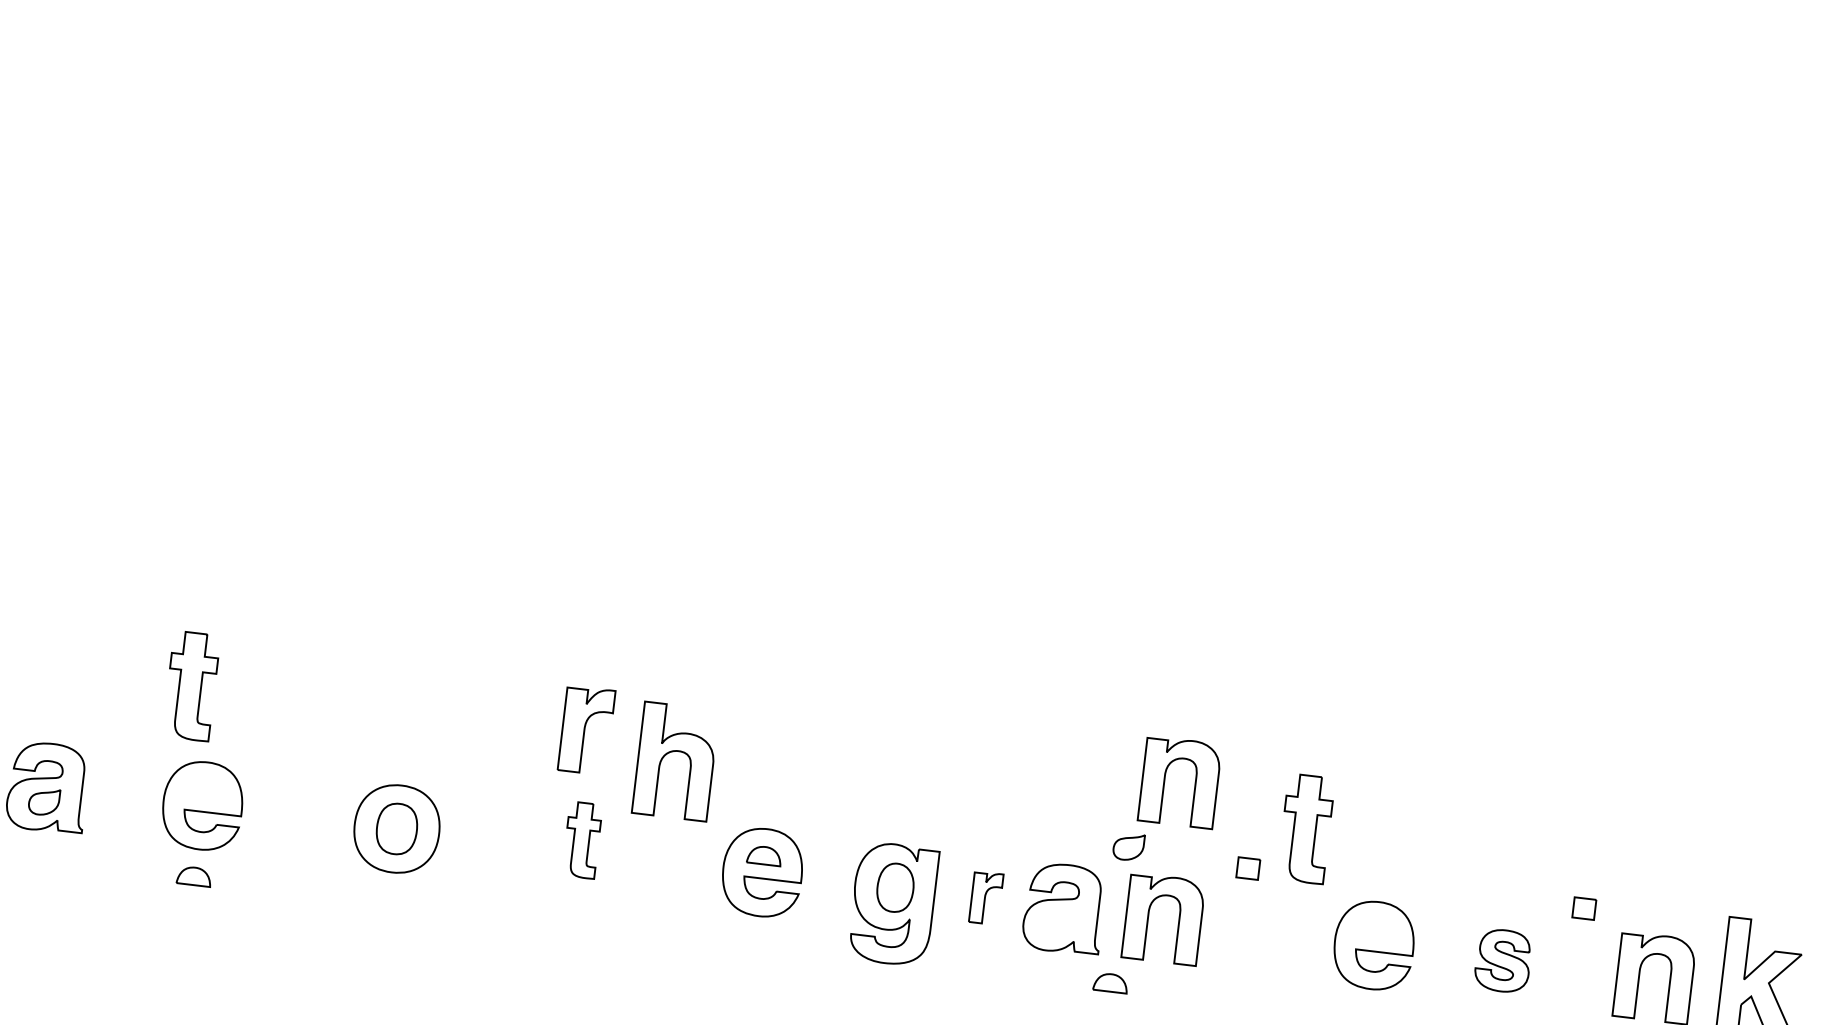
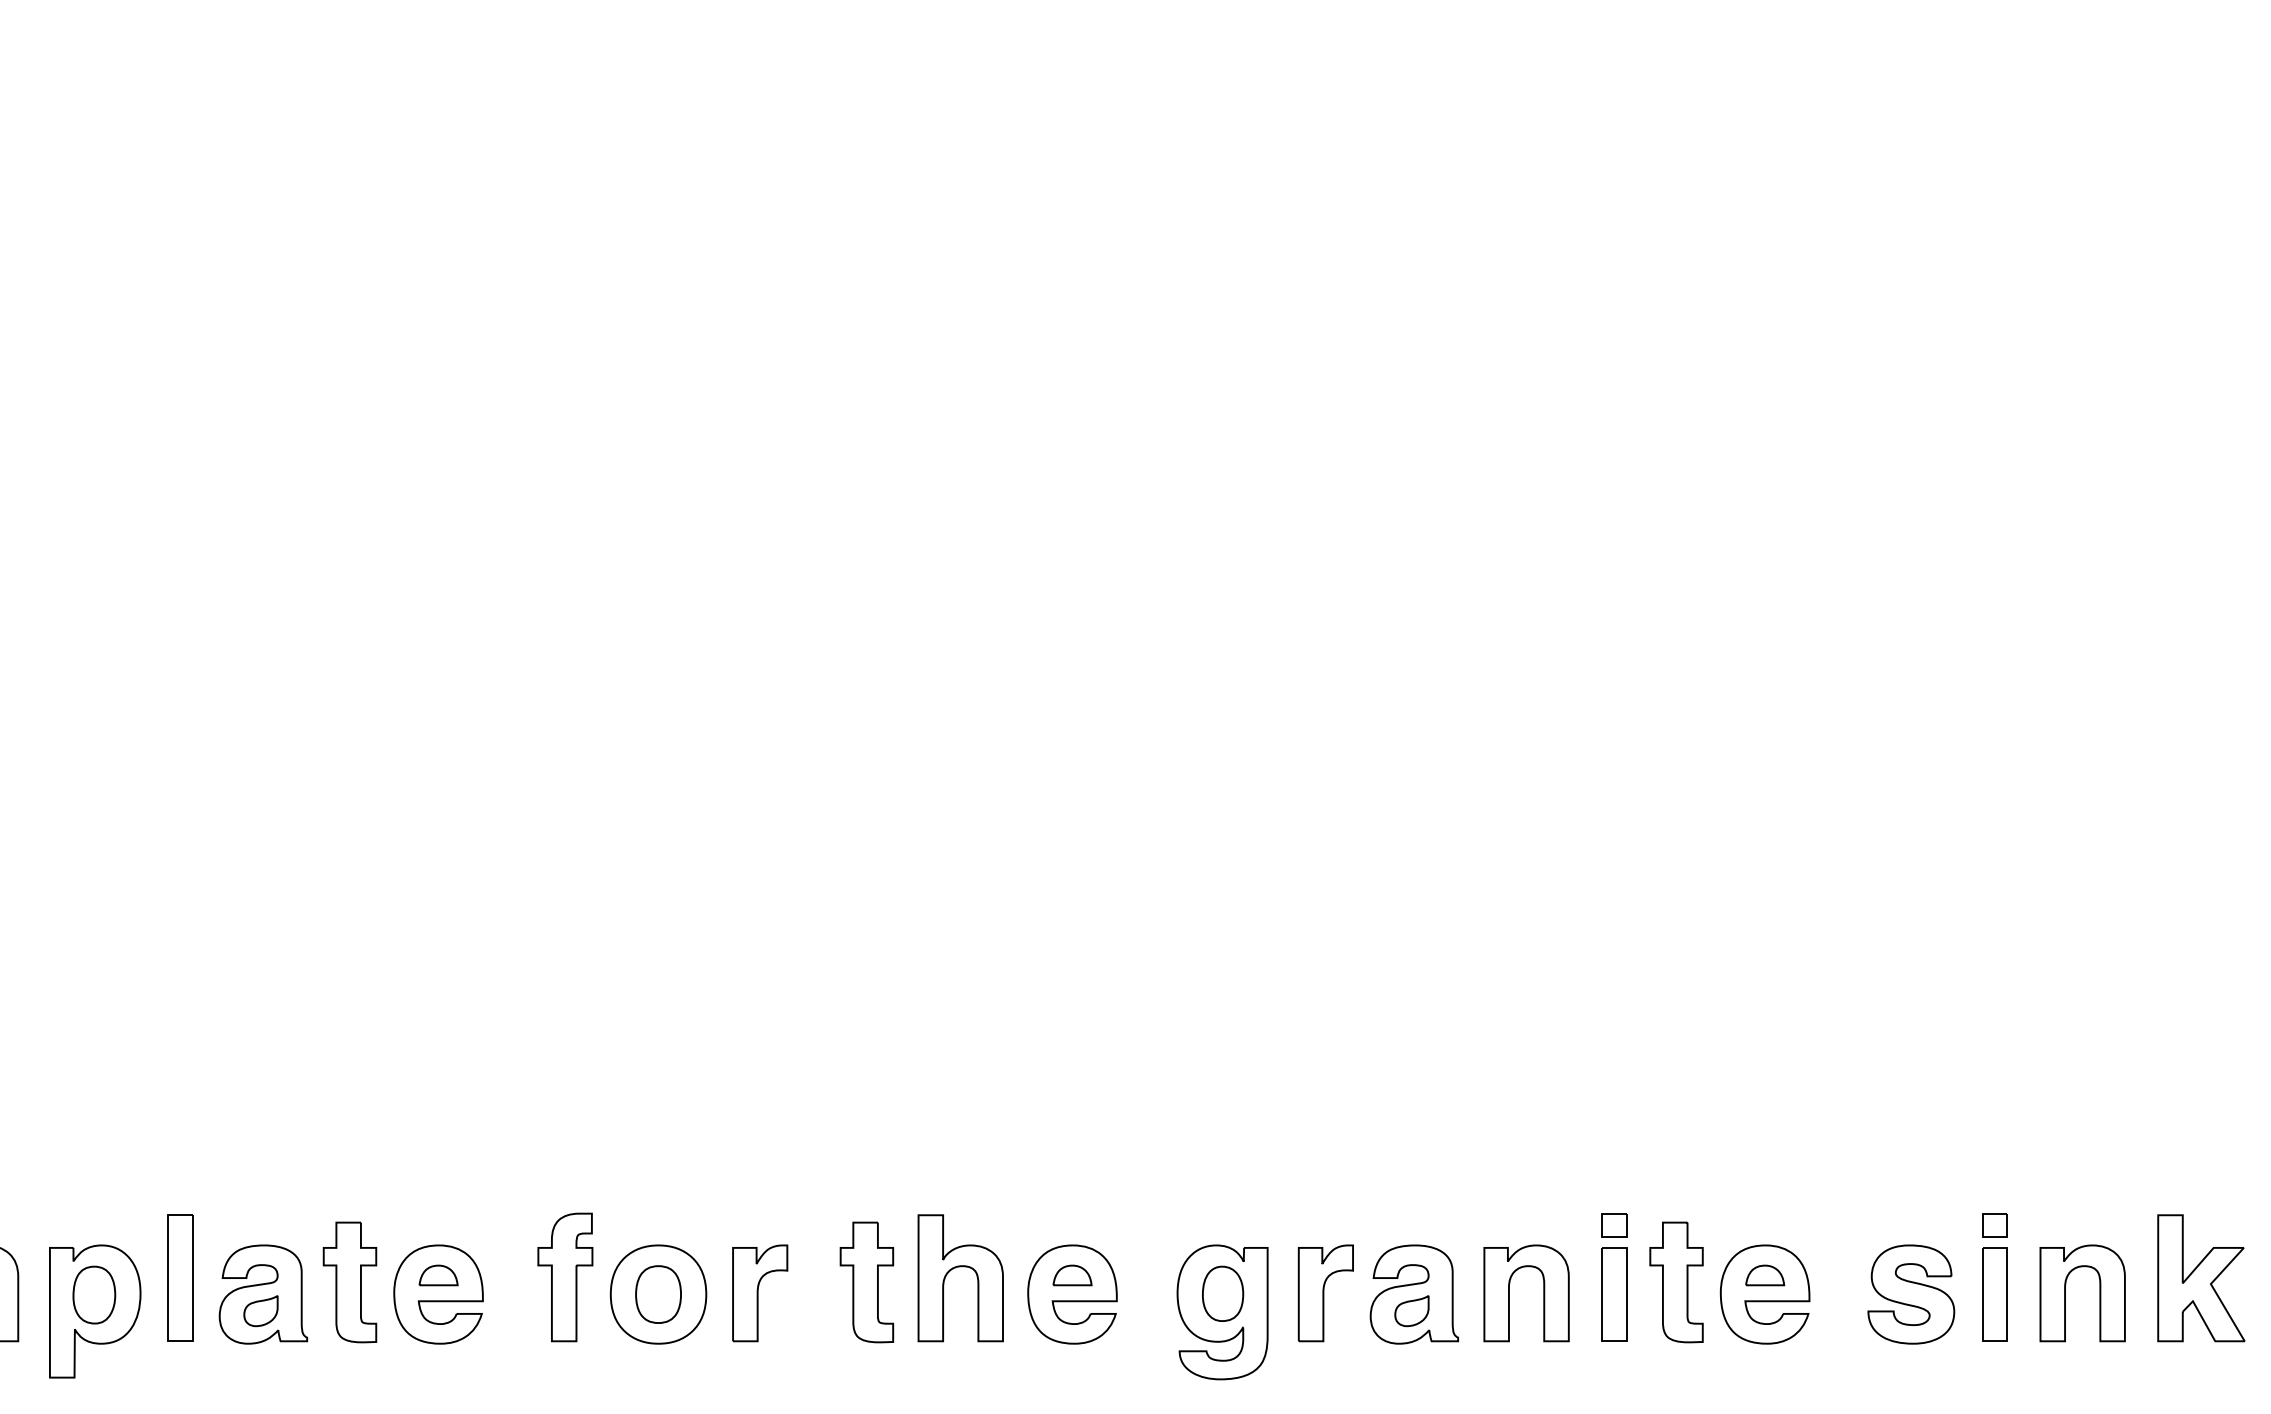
part: (190, 686) -> (349, 1282), moved
part: (586, 730) -> (760, 1293), moved
part: (676, 752) -> (960, 1267), moved
part: (1164, 780) -> (1509, 1138), removed
part: (316, 804) -> (565, 1277), added
part: (1305, 828) -> (1676, 1282), moved
part: (581, 840) -> (866, 1282), size x1.43
part: (1128, 847) -> (1411, 1311), moved
part: (194, 876) -> (438, 1275), moved
part: (986, 898) -> (1325, 1293), size x1.67
part: (1241, 929) -> (1614, 1294), added
part: (1503, 960) -> (1911, 1294), size x1.43
part: (1576, 969) -> (1994, 1294), added
part: (1111, 983) -> (1765, 1275), moved

